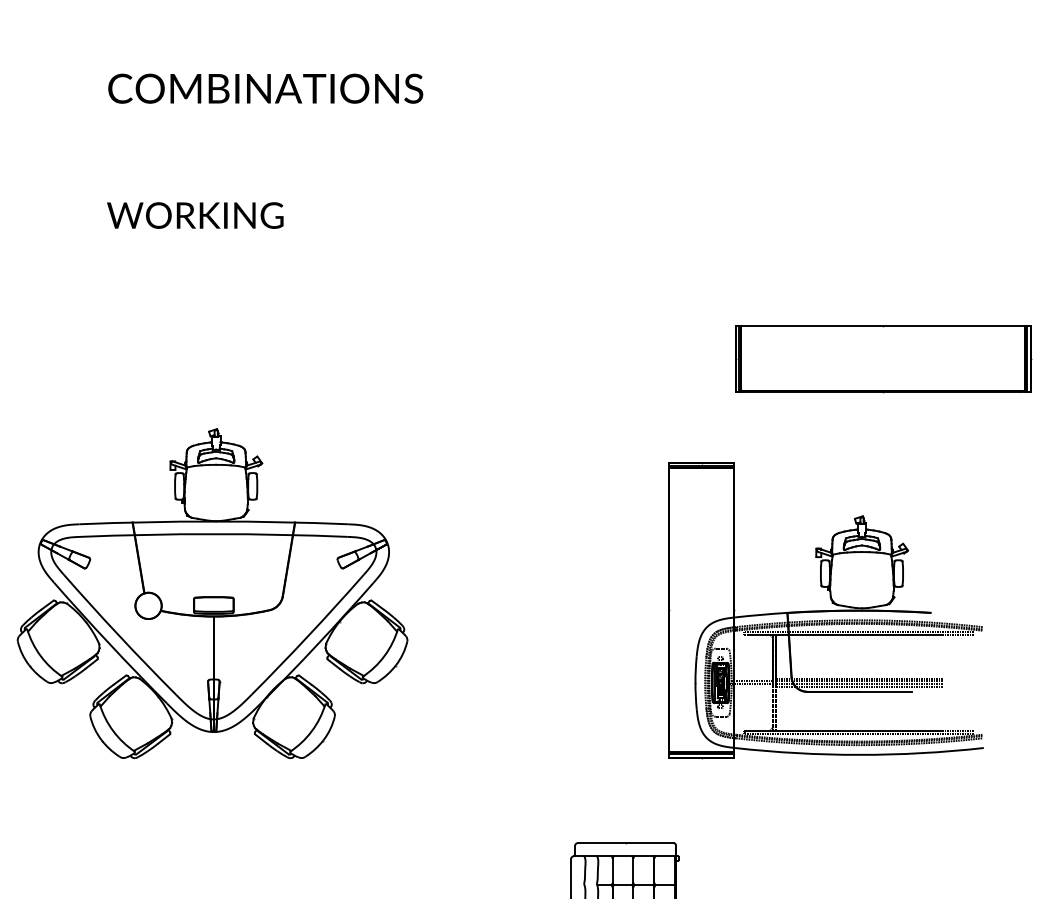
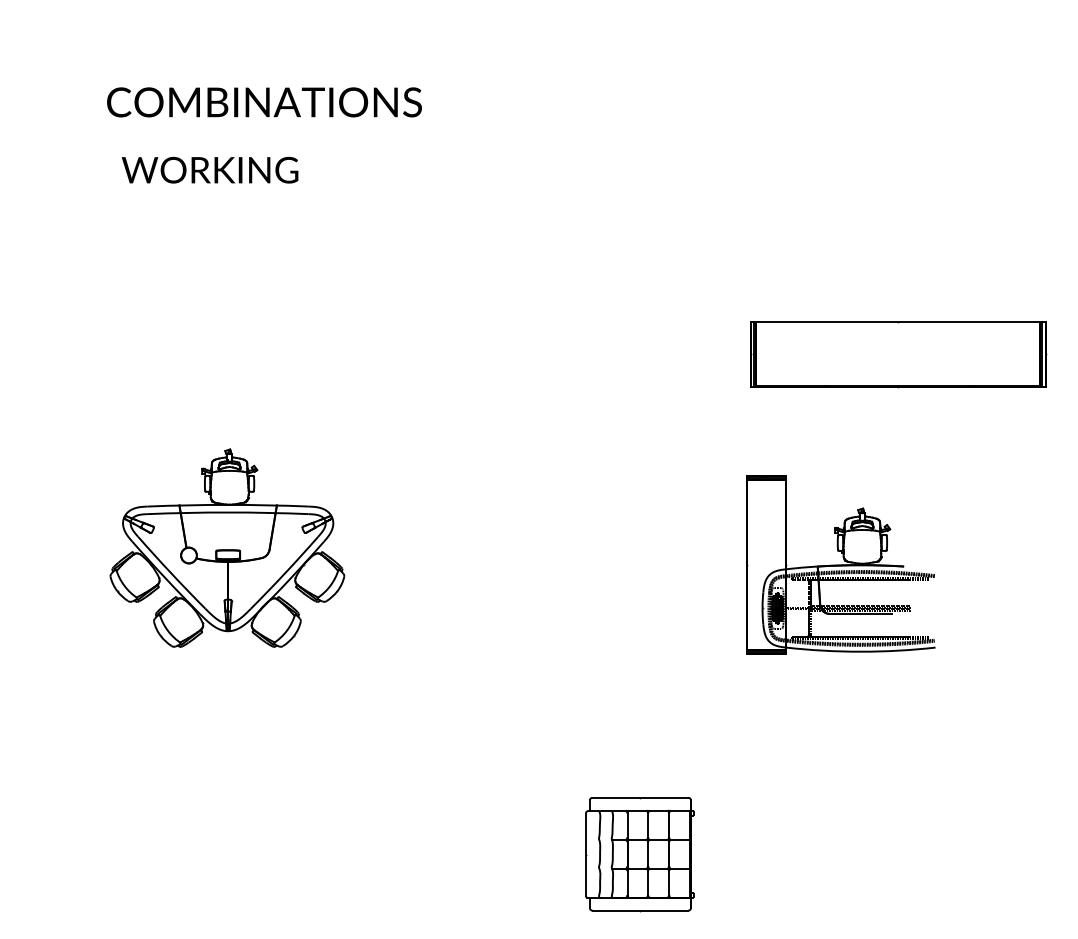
text: (265, 88) -> (264, 102), moved
part: (883, 358) -> (898, 354), moved
part: (212, 592) -> (227, 547), size x0.6
part: (825, 609) -> (840, 564), size x0.6

